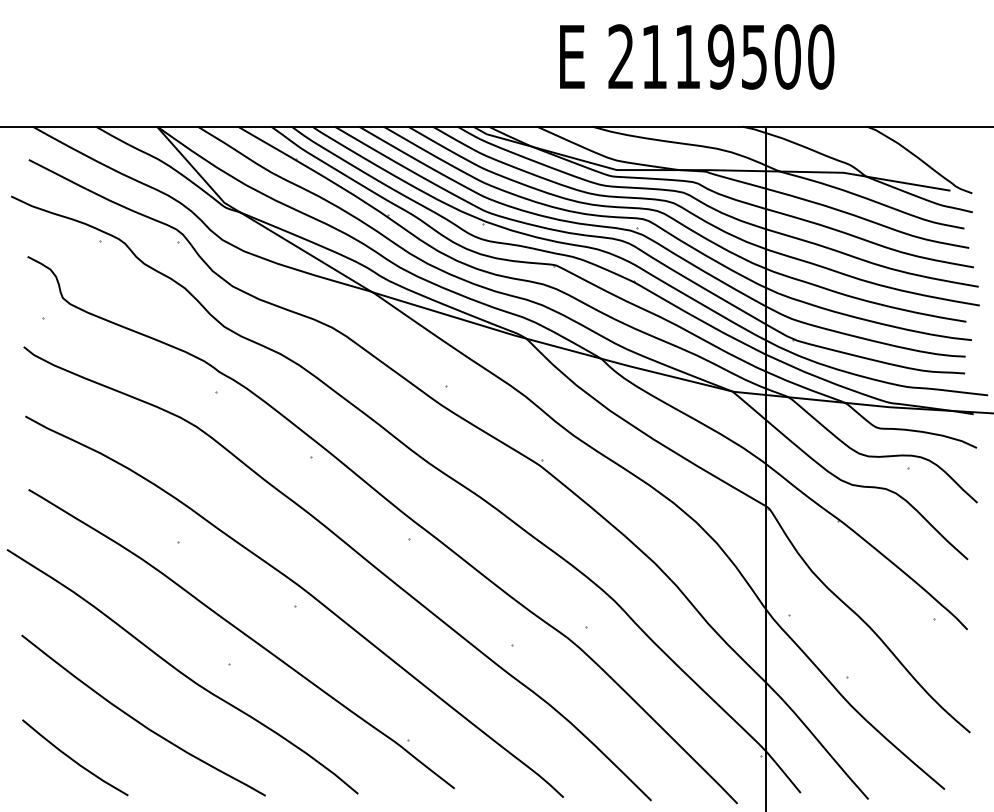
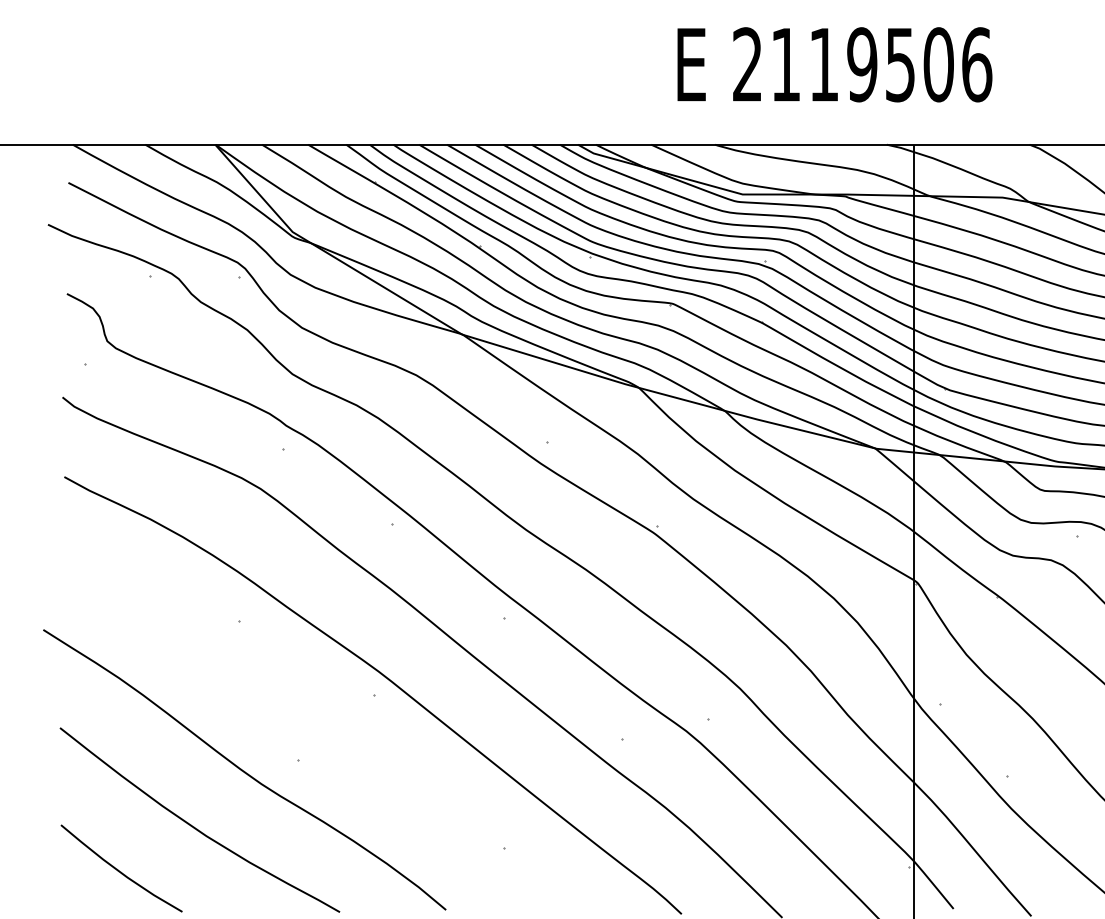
text: (821, 56) -> (977, 64), 2119500 -> 2119506
curve: (243, 634) -> (314, 727), removed

